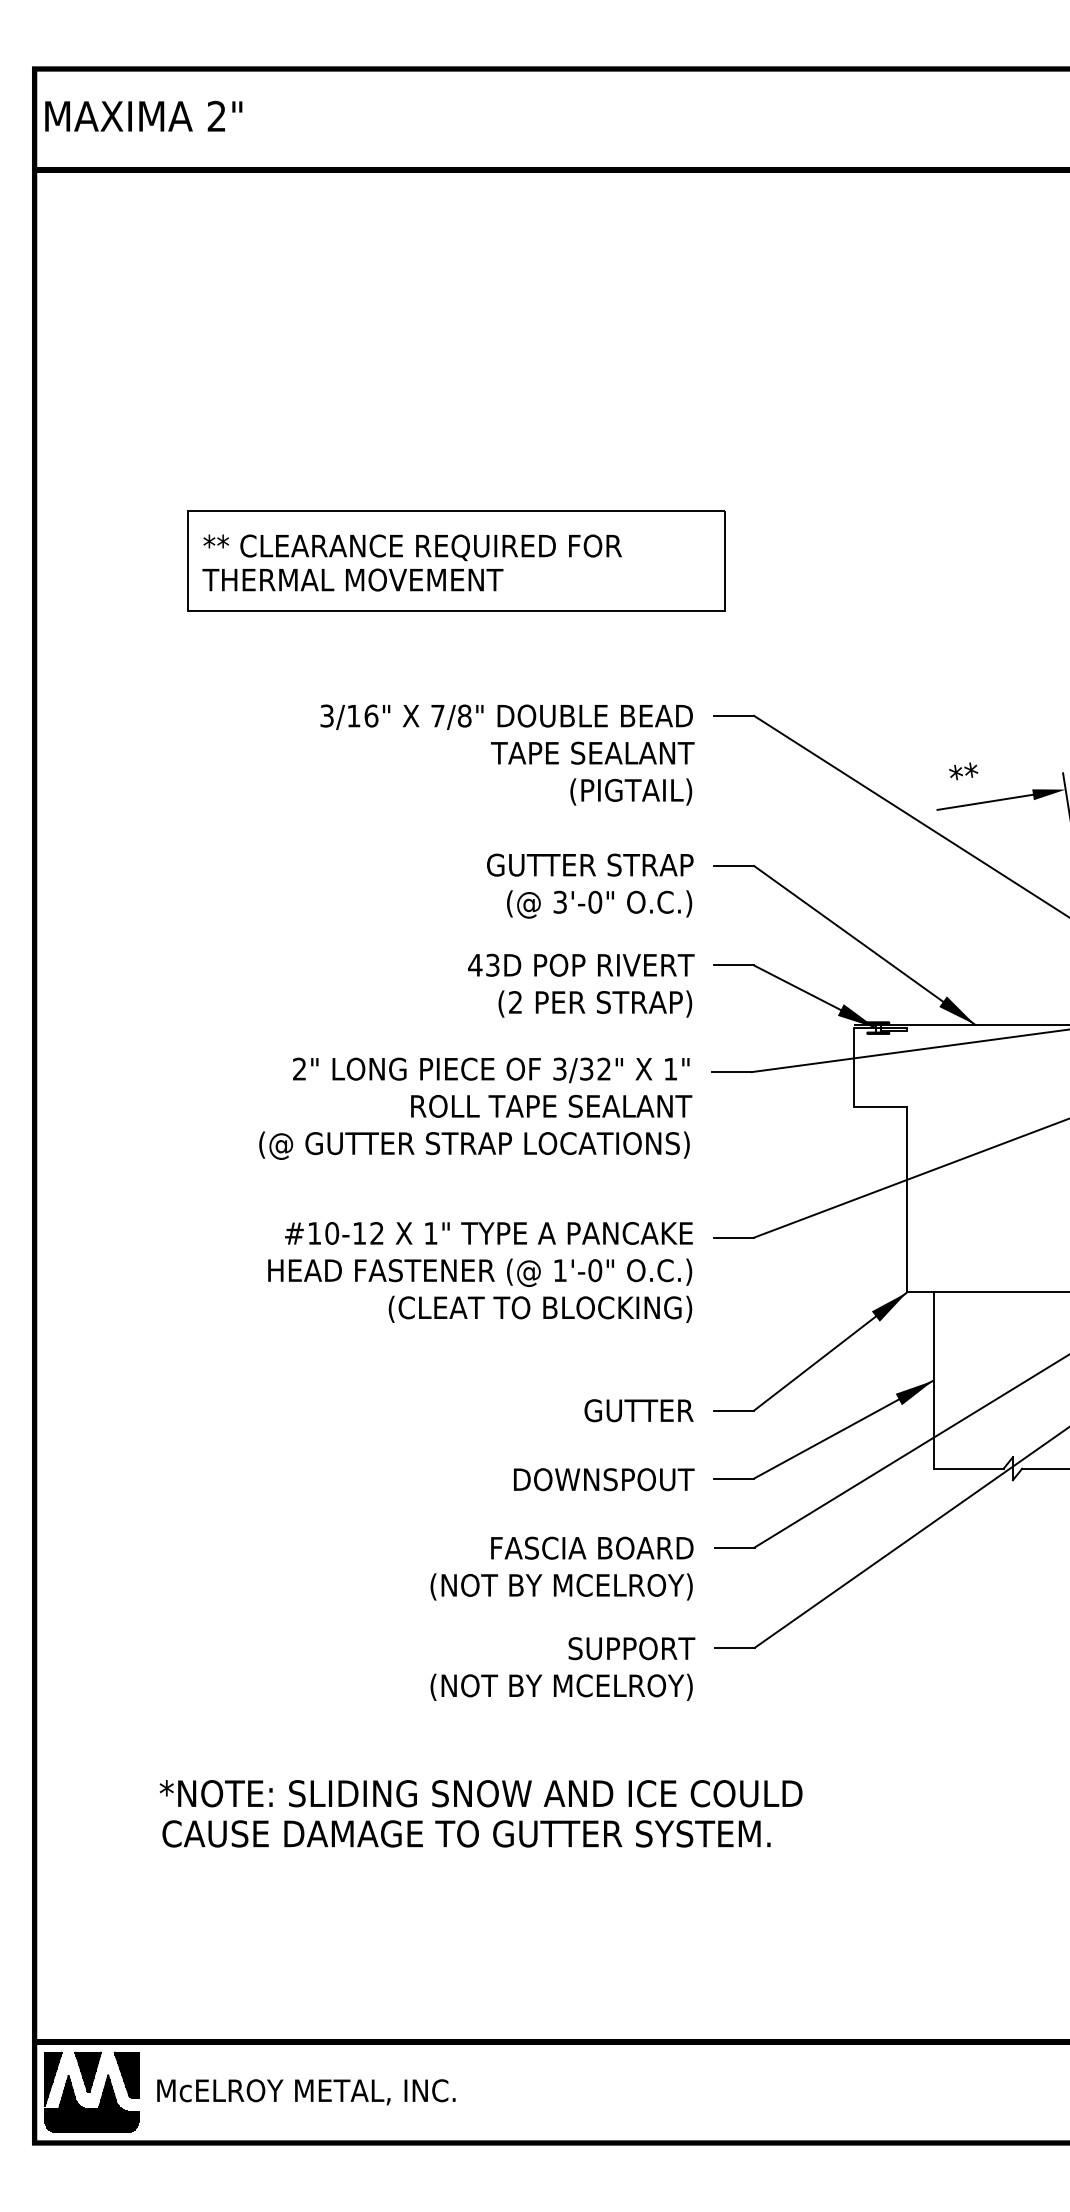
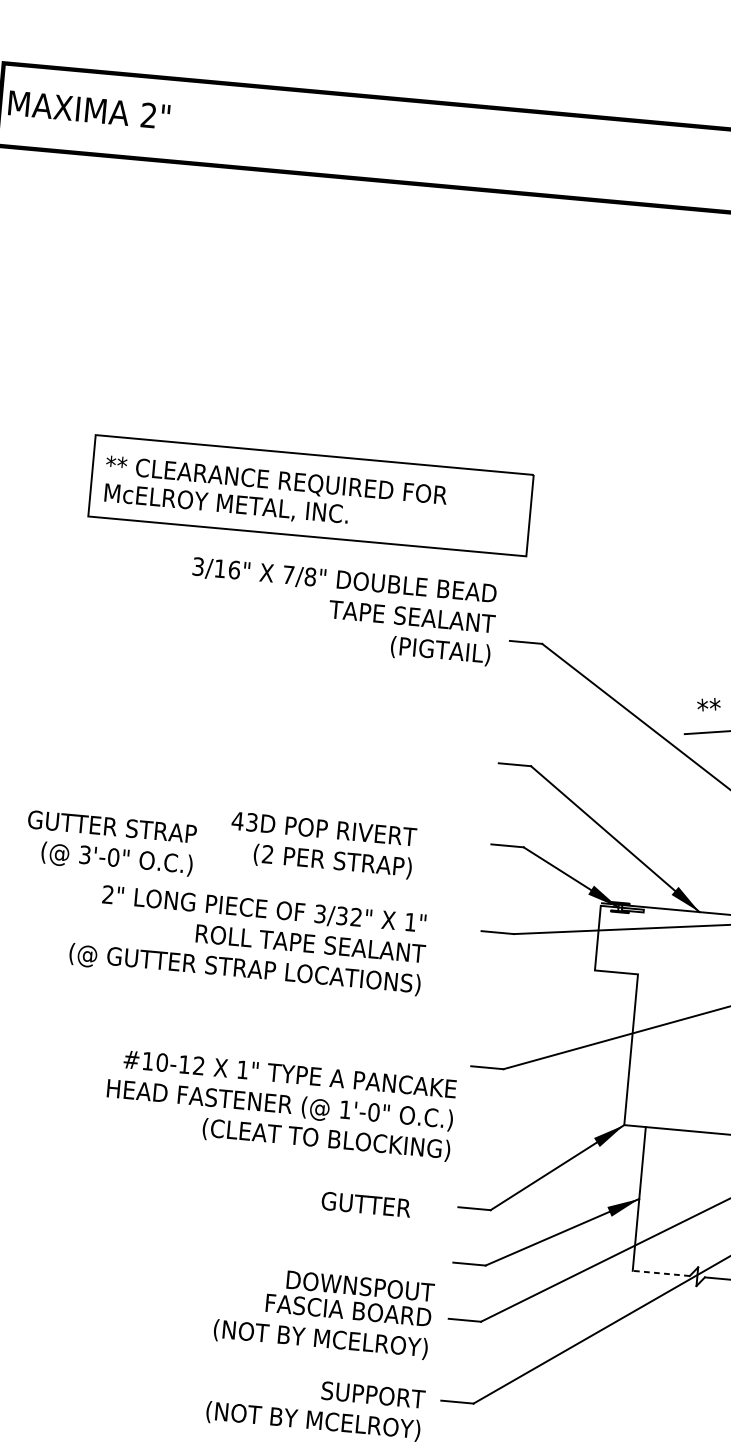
text: (352, 581) -> (224, 504), THERMAL MOVEMENT -> McELROY METAL, INC.
text: (507, 754) -> (342, 611), moved
text: (590, 885) -> (111, 843), moved
text: (581, 985) -> (322, 845), moved
text: (475, 1108) -> (248, 939), moved
text: (480, 1272) -> (280, 1105), moved
text: (638, 1410) -> (365, 1204), moved
line: (968, 1468) -> (661, 1273), solid -> dashed
text: (604, 1479) -> (360, 1286), moved

